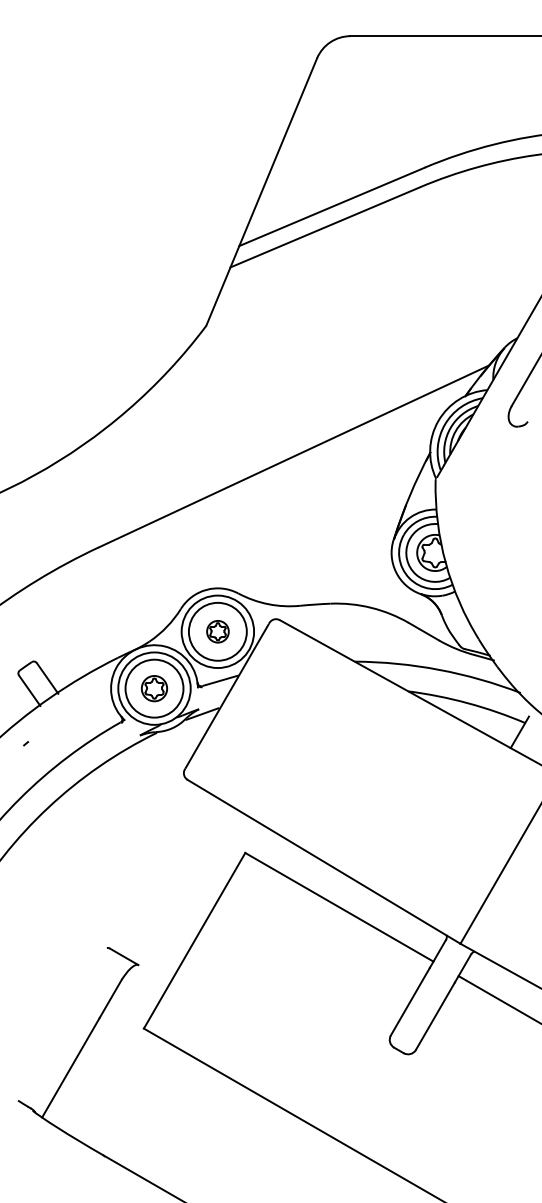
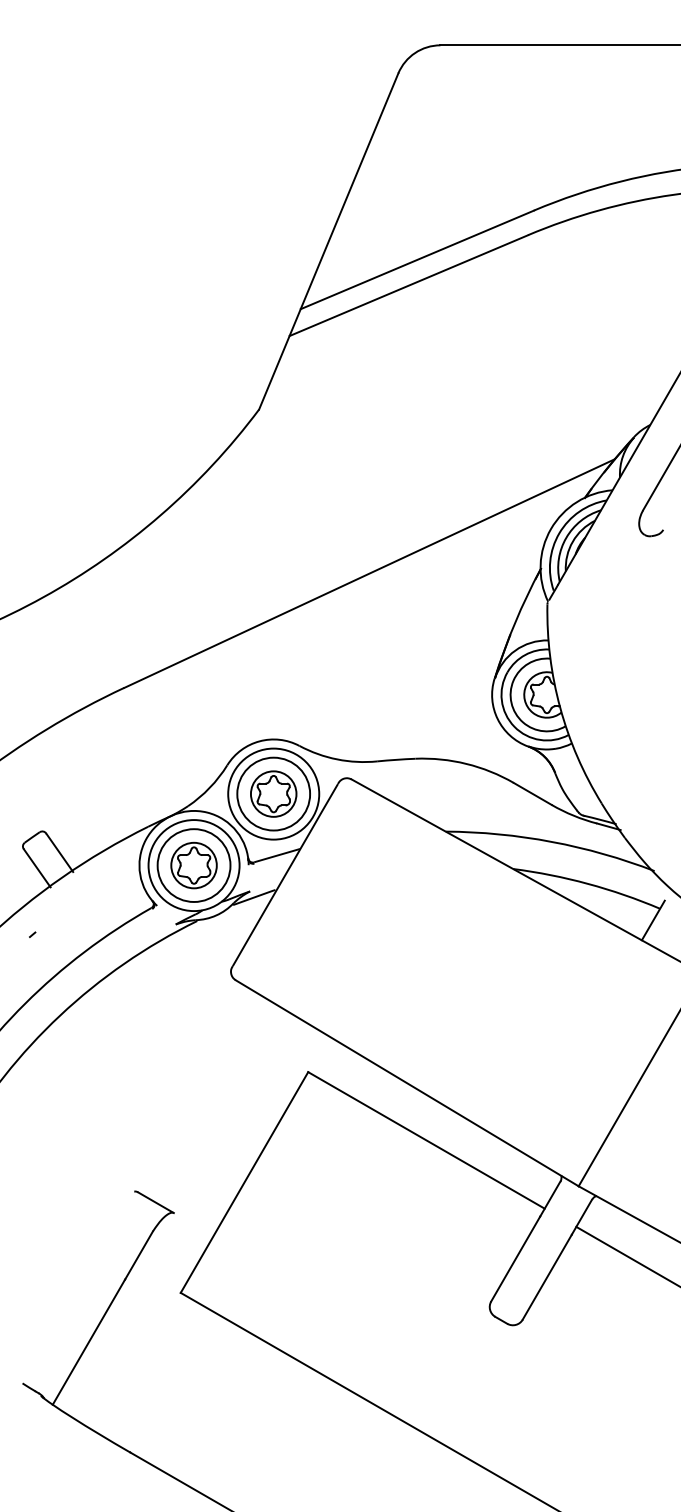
part: (217, 631) -> (273, 793), size x1.67
part: (154, 688) -> (193, 865), size x1.43

